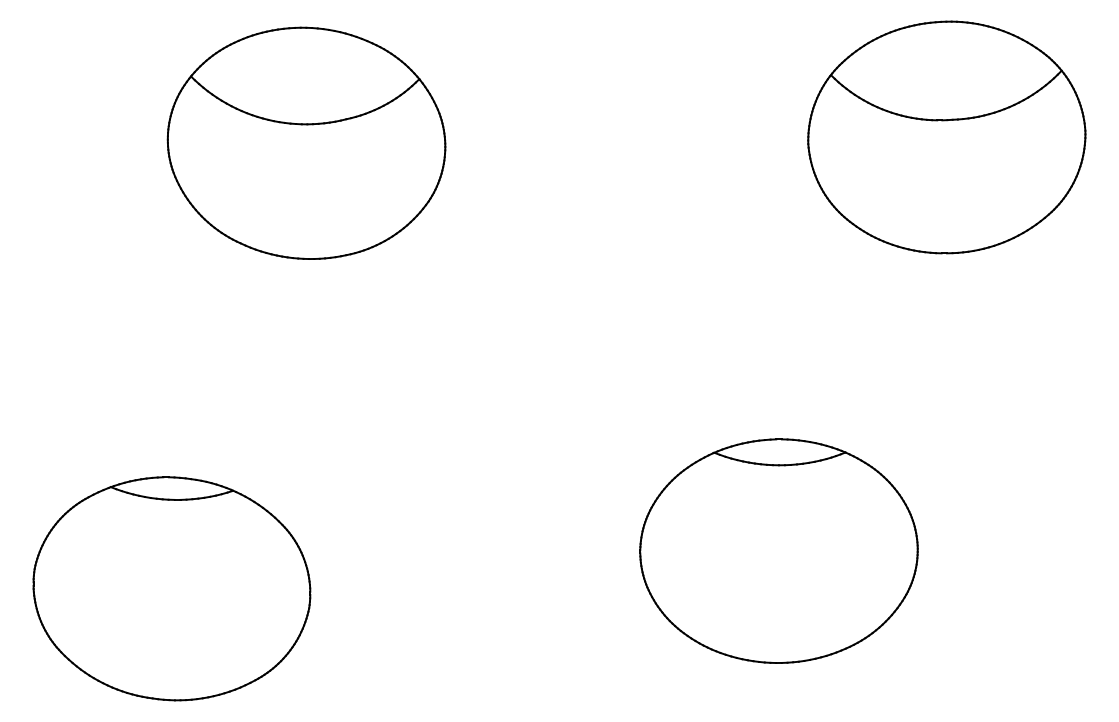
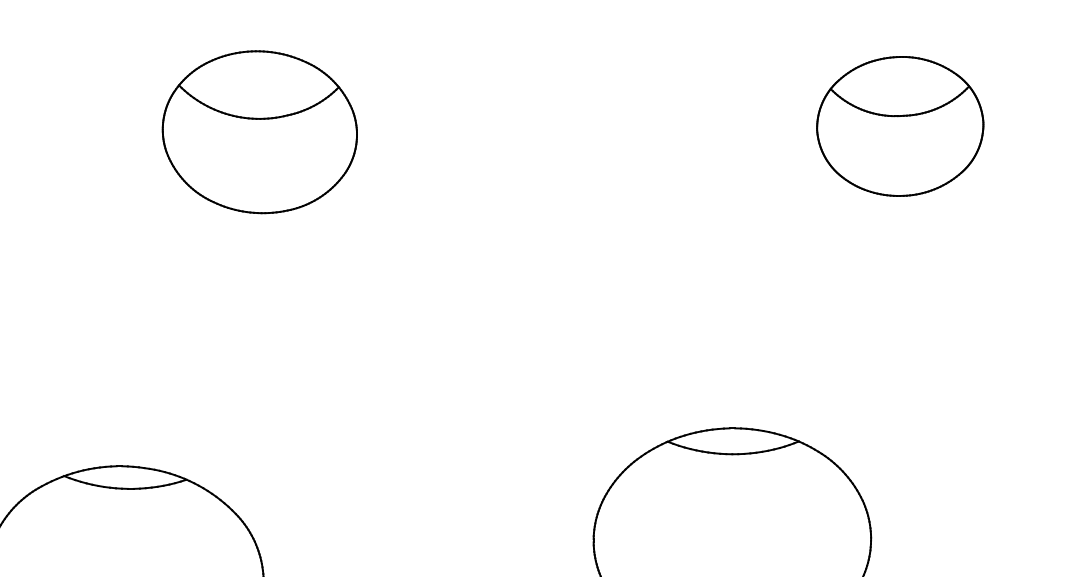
part: (946, 137) -> (899, 126), size x0.6
part: (306, 142) -> (259, 131), size x0.7

